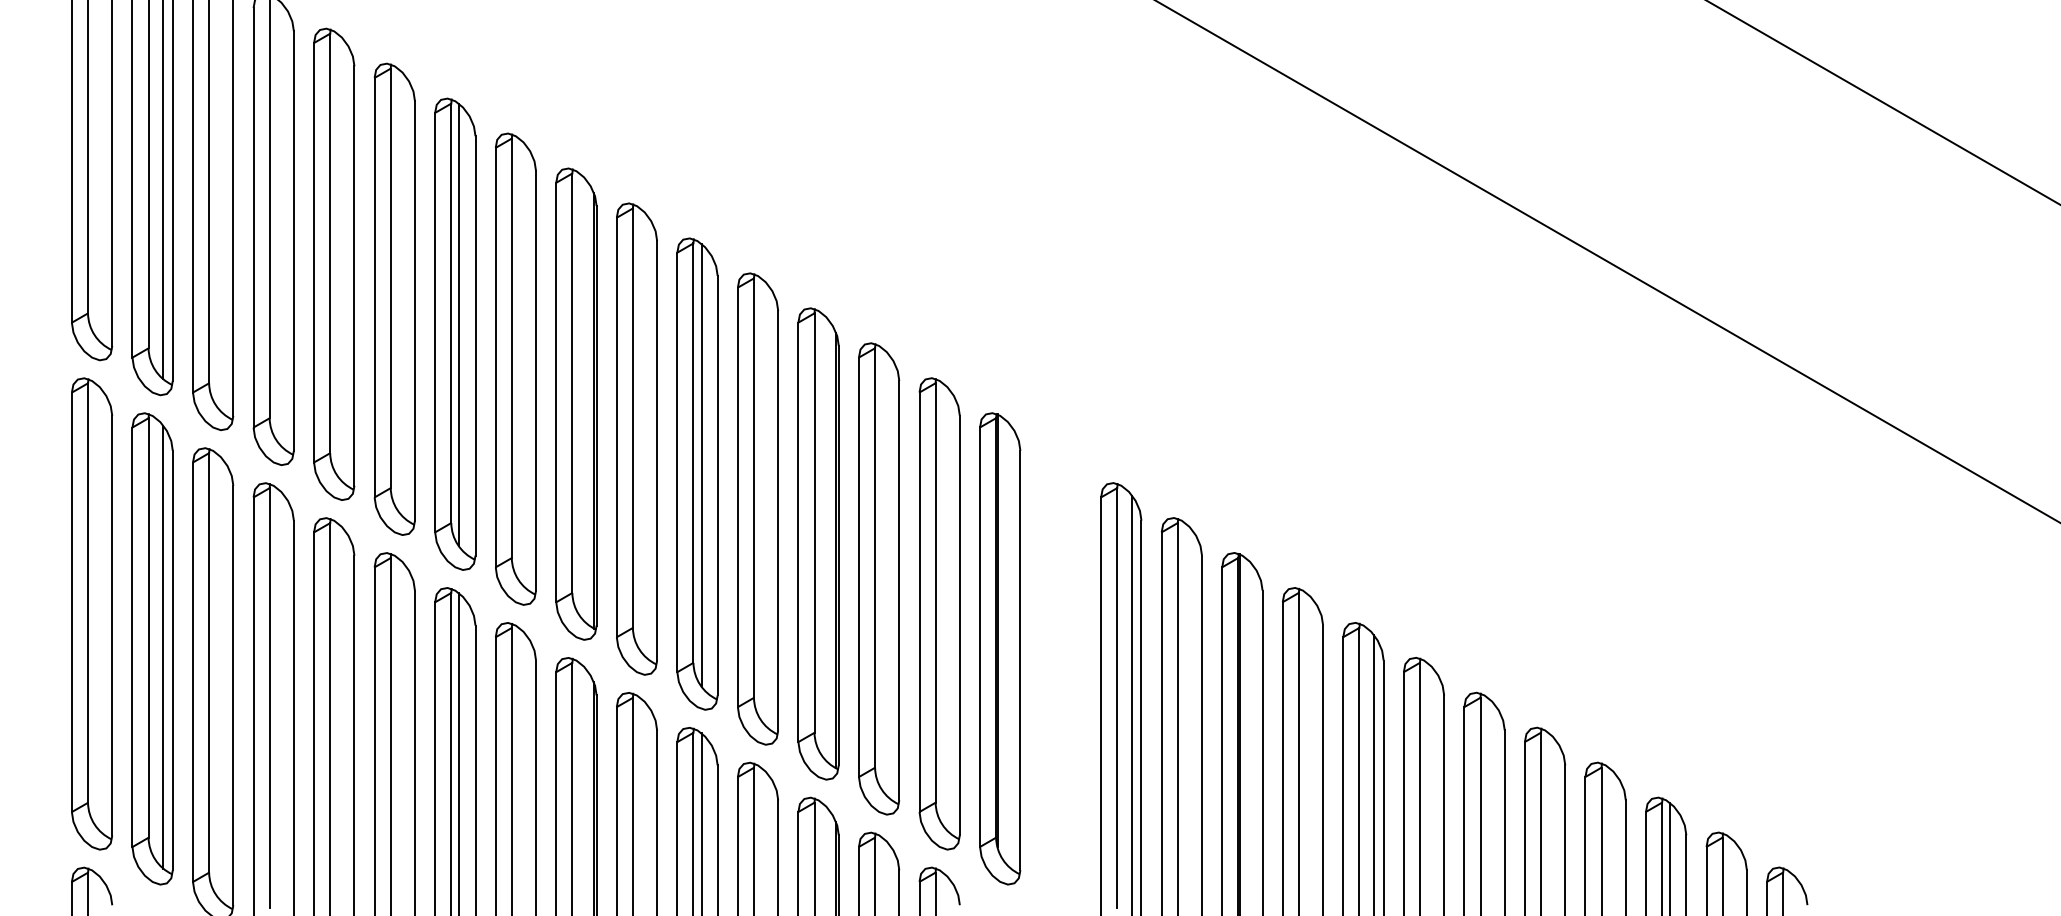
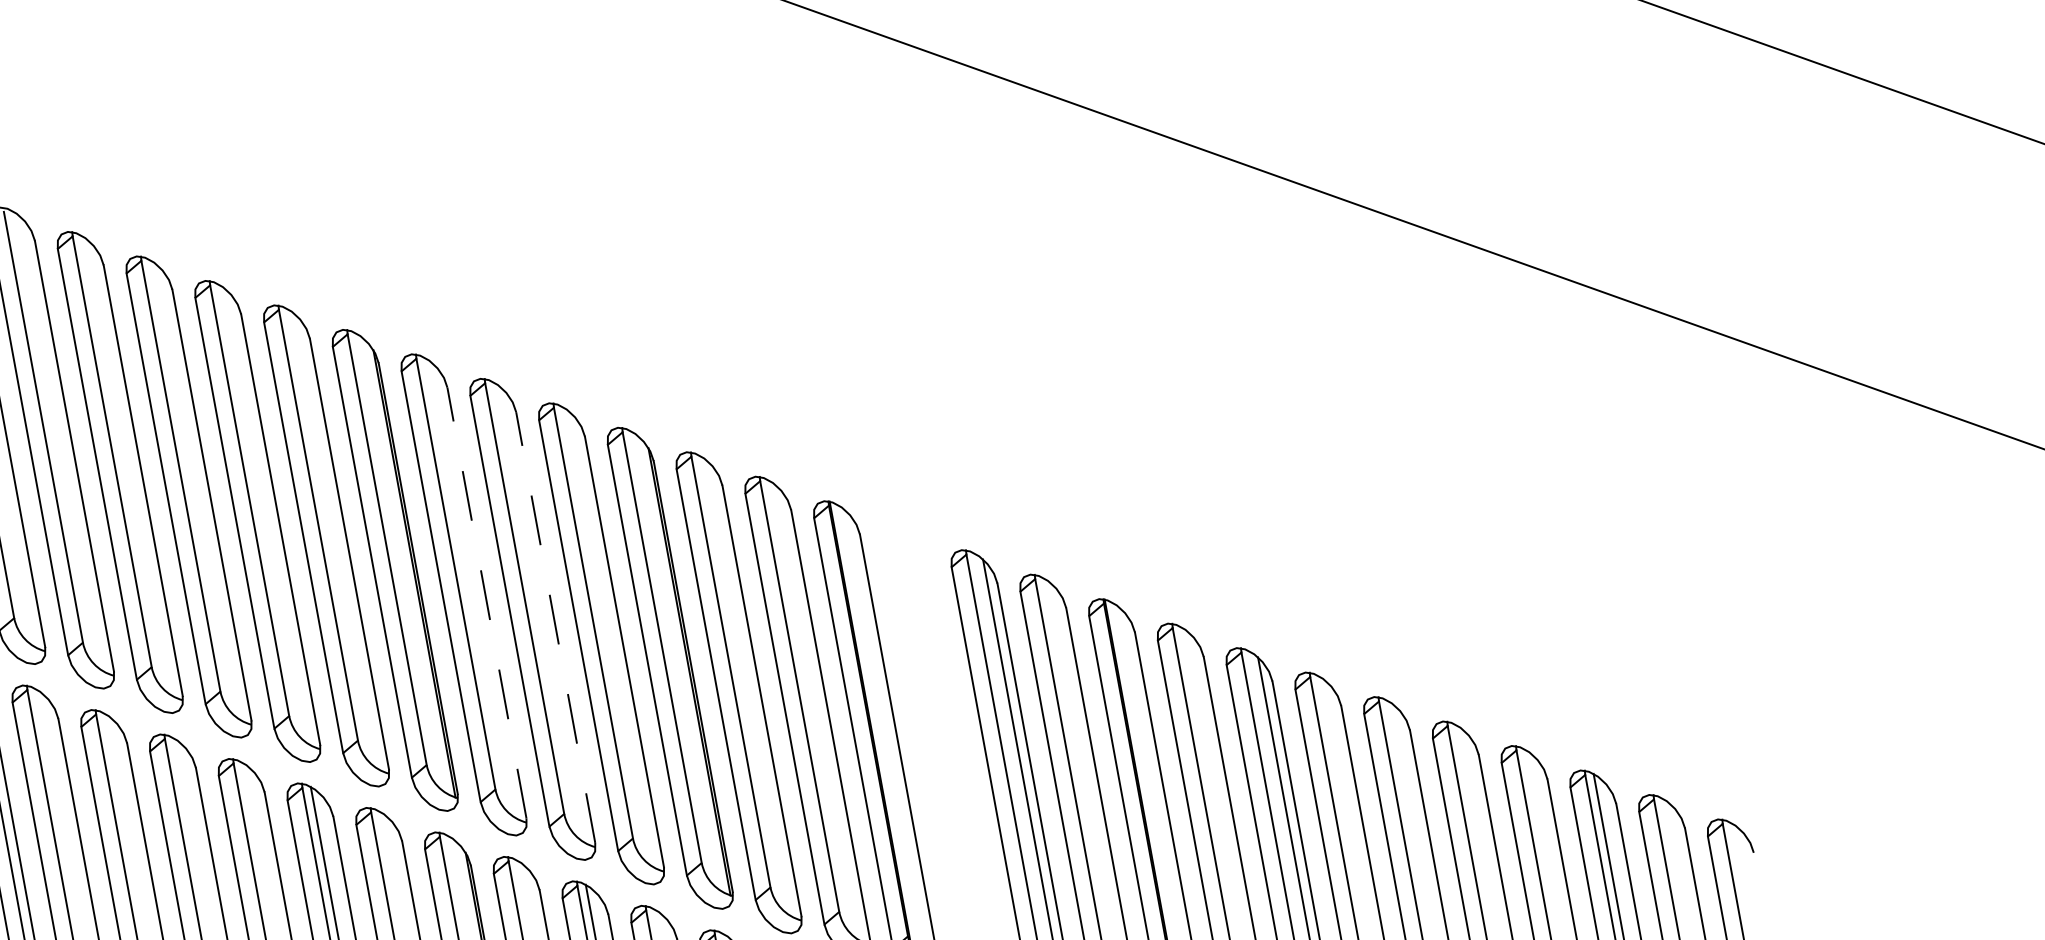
line: (459, 325) -> (260, 511), removed
line: (657, 450) -> (487, 602), solid -> dashed
line: (701, 464) -> (535, 608), removed
line: (717, 485) -> (555, 627), solid -> dashed

